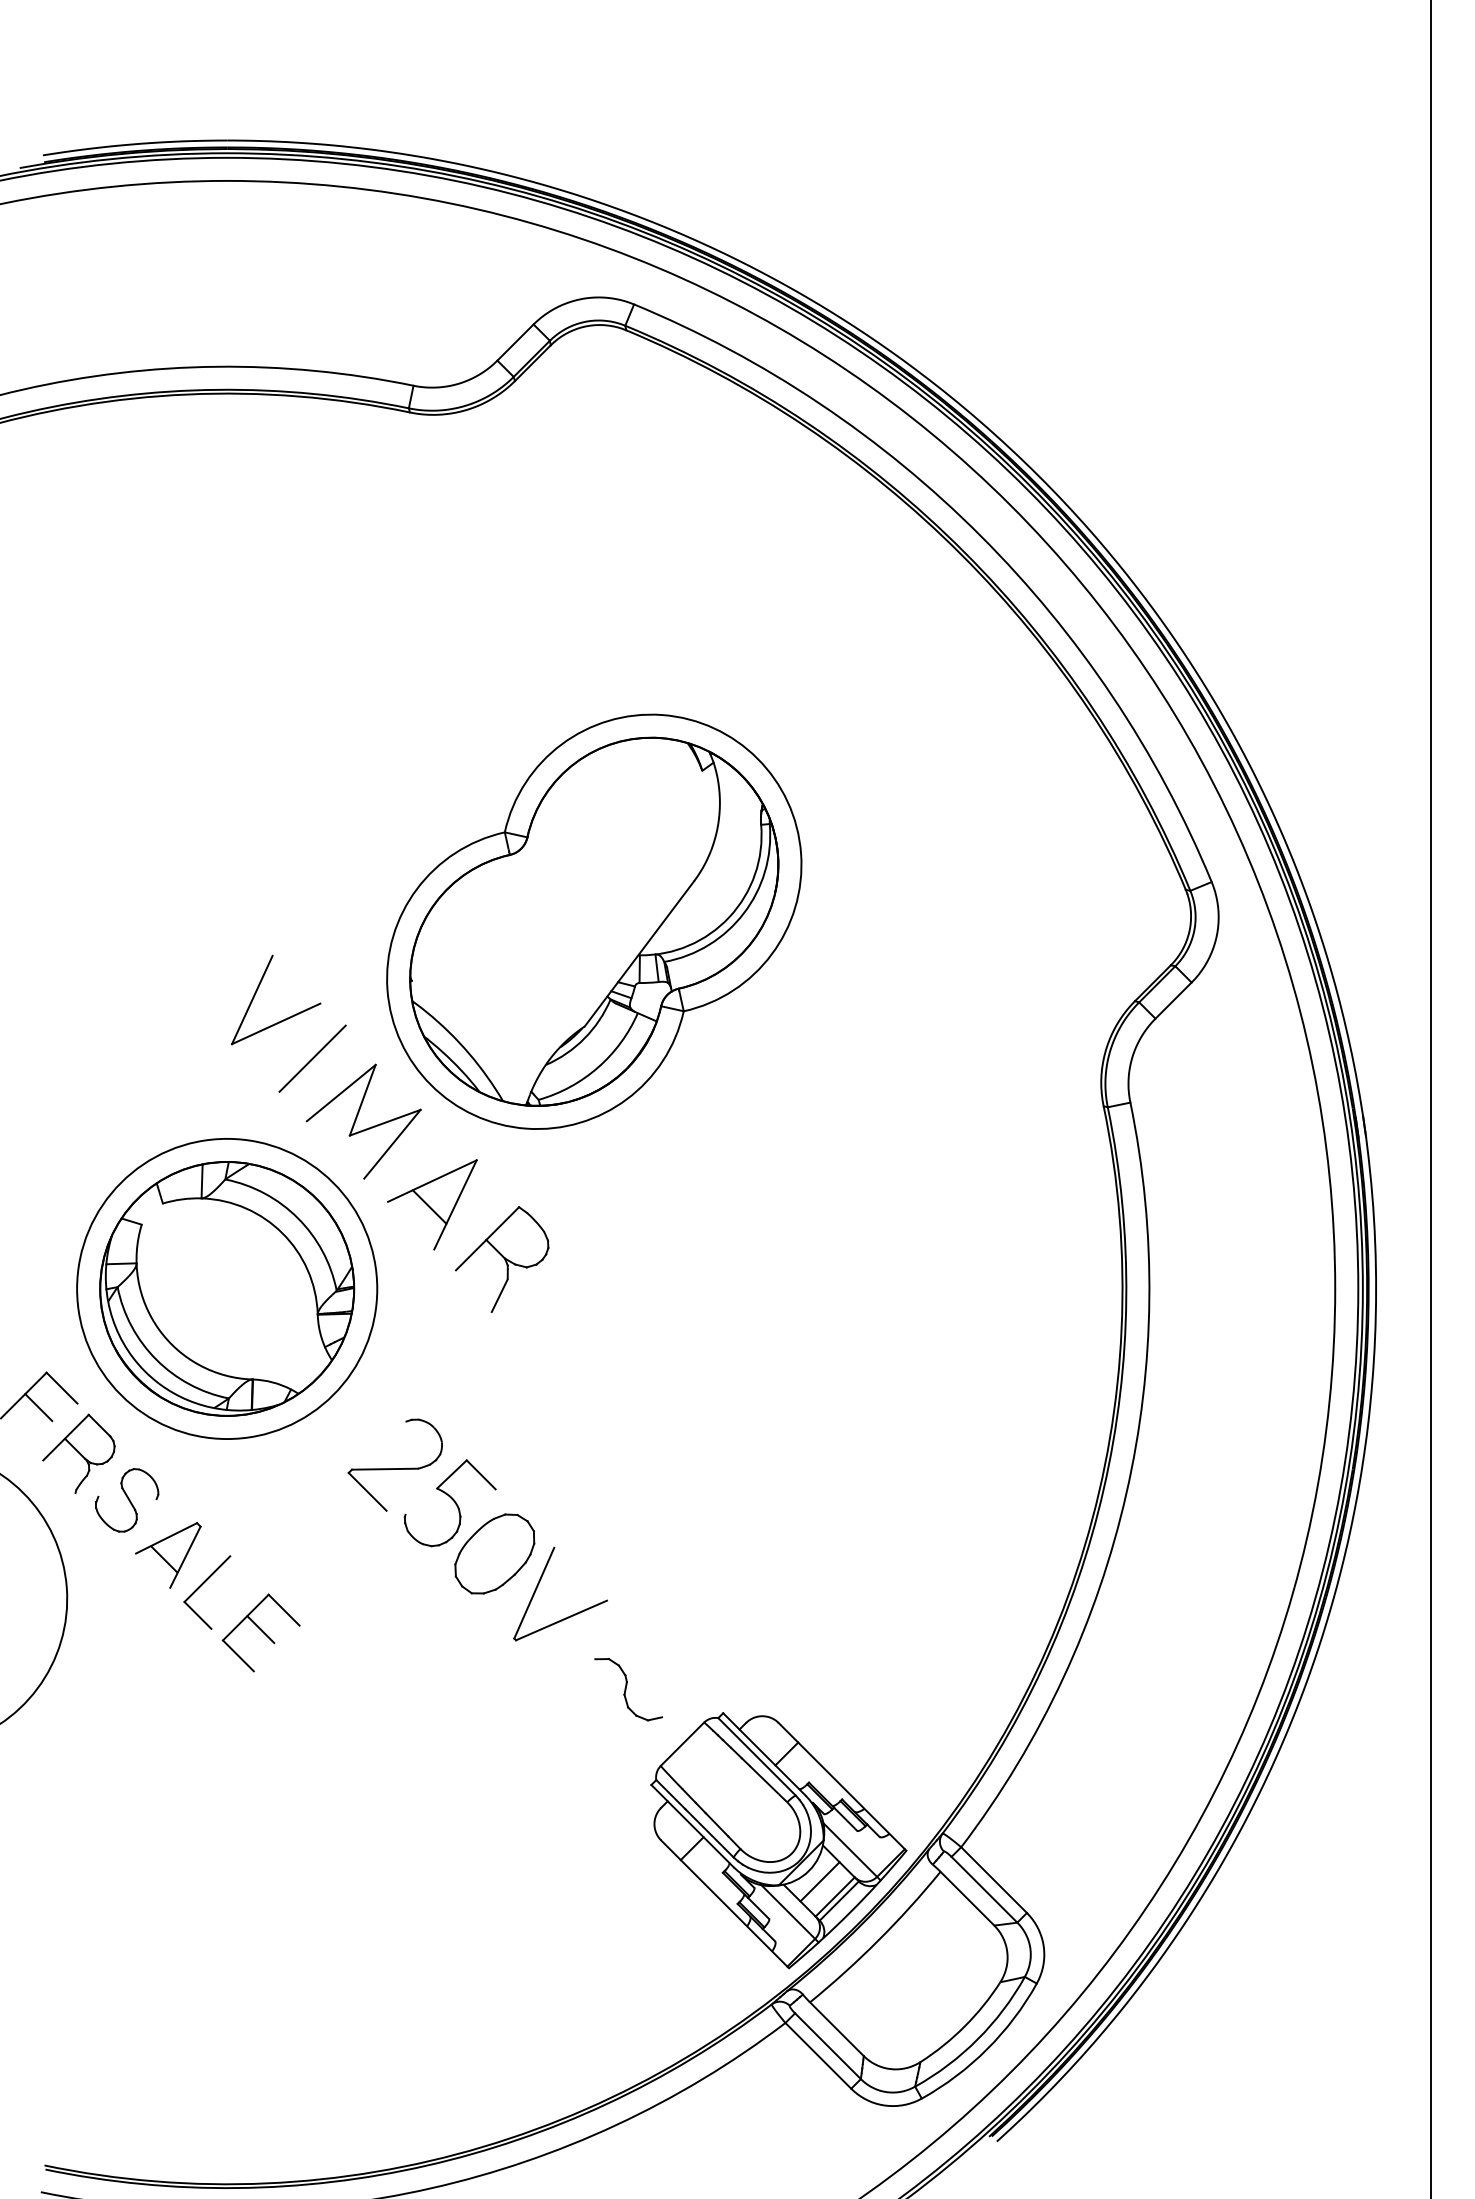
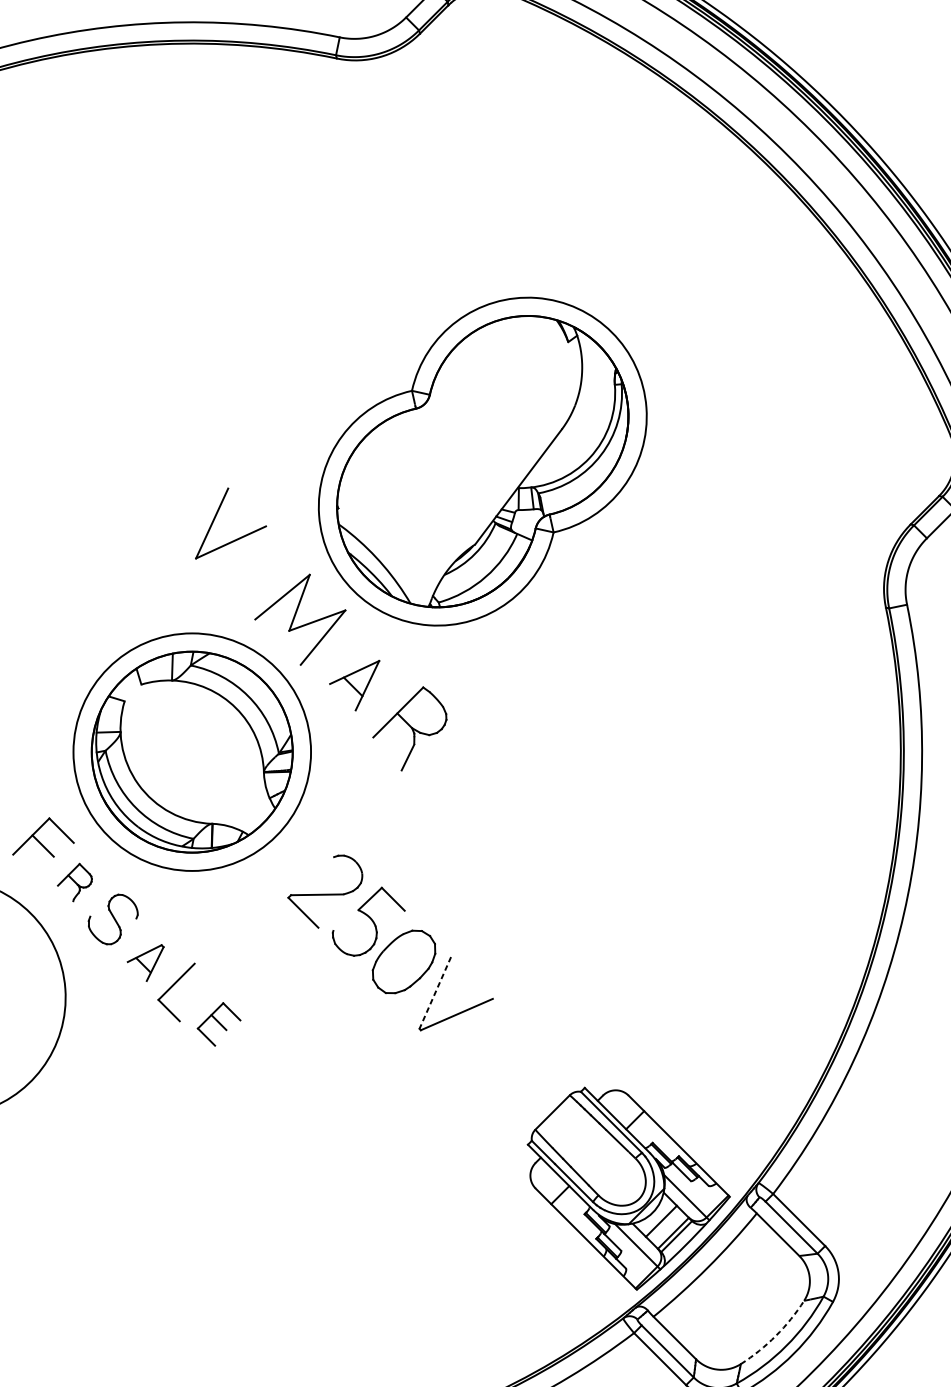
line: (312, 1058) -> (259, 569), removed
part: (432, 1204) -> (354, 685), size x0.7
part: (78, 1453) -> (74, 882), size x0.6
part: (168, 1555) -> (145, 963), size x0.7
line: (534, 1593) -> (435, 993), solid -> dashed
part: (260, 1632) -> (218, 1024), size x0.7
part: (628, 1689) -> (509, 1069), removed
arc: (964, 2026) -> (775, 1335), solid -> dashed

